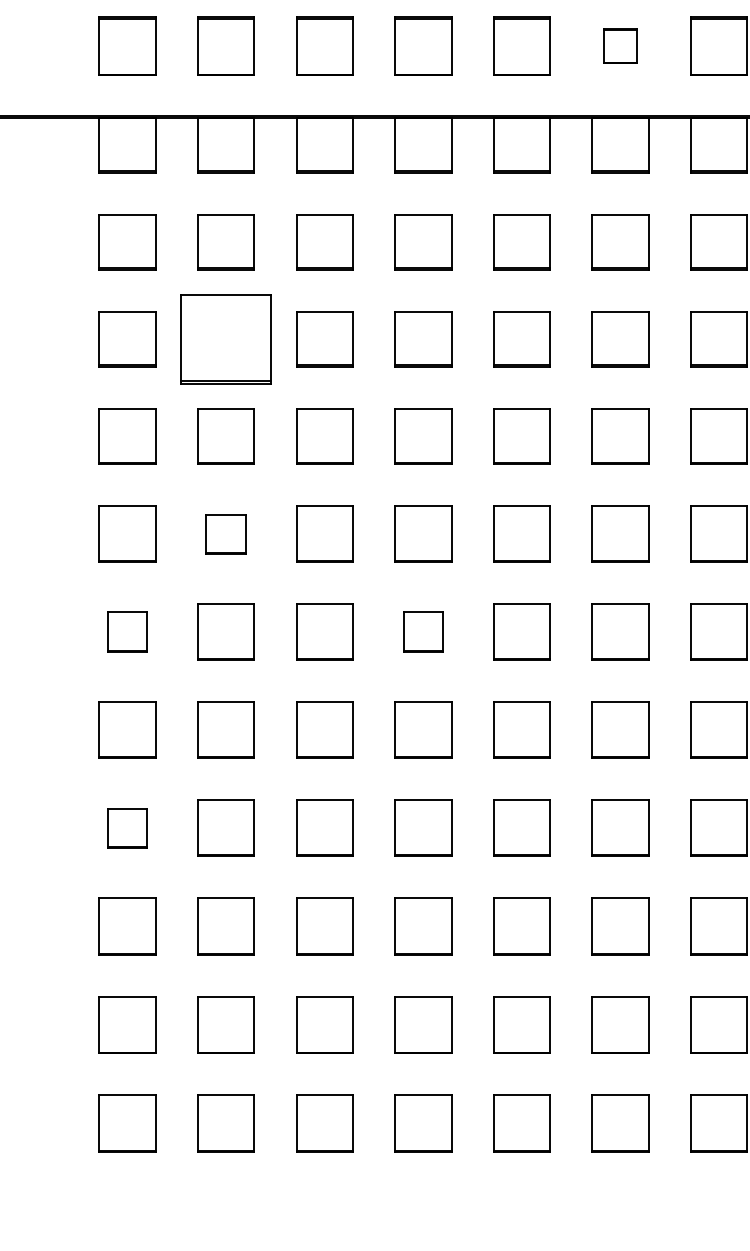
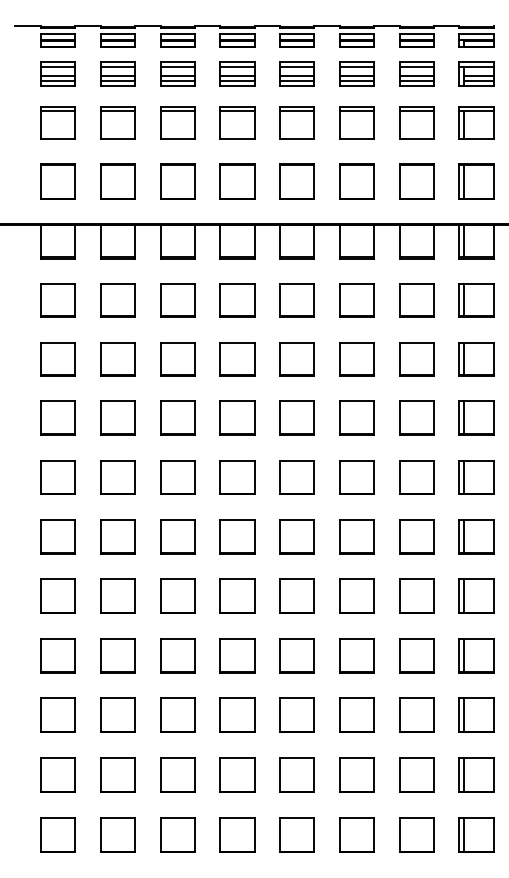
part: (619, 45) -> (356, 181), size x1.67
part: (225, 339) -> (117, 359), size x0.62
part: (225, 534) -> (117, 477), size x1.43
part: (126, 631) -> (57, 536), size x1.43
part: (423, 631) -> (237, 536), size x1.43
part: (126, 827) -> (57, 655), size x1.43

